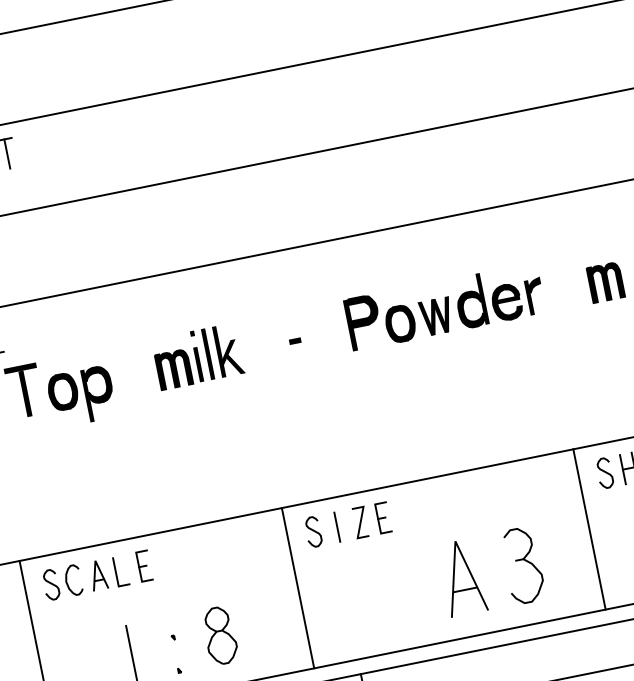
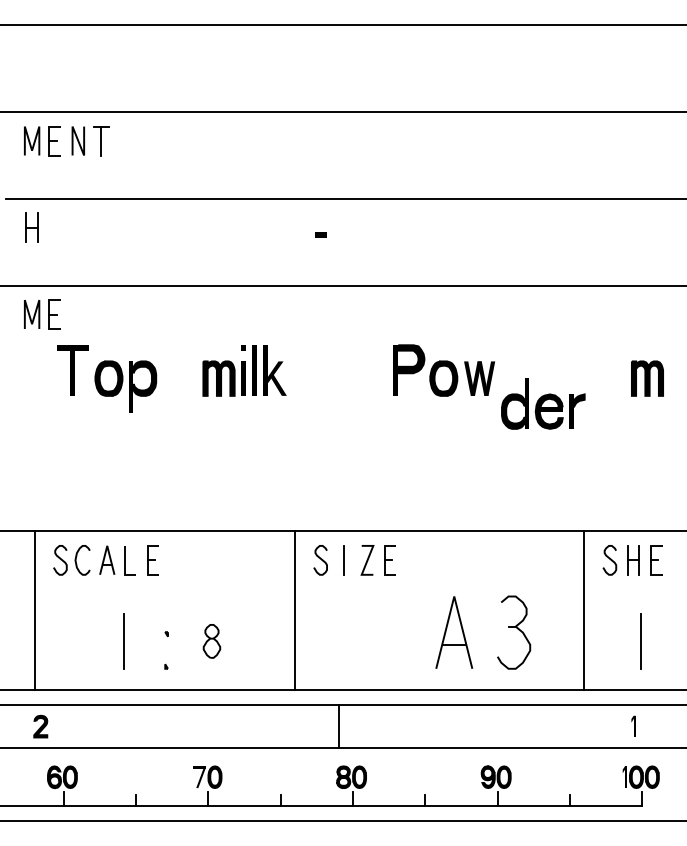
part: (499, 295) -> (543, 403), moved
part: (294, 340) -> (320, 234), moved
part: (219, 636) -> (211, 641), size x0.6

